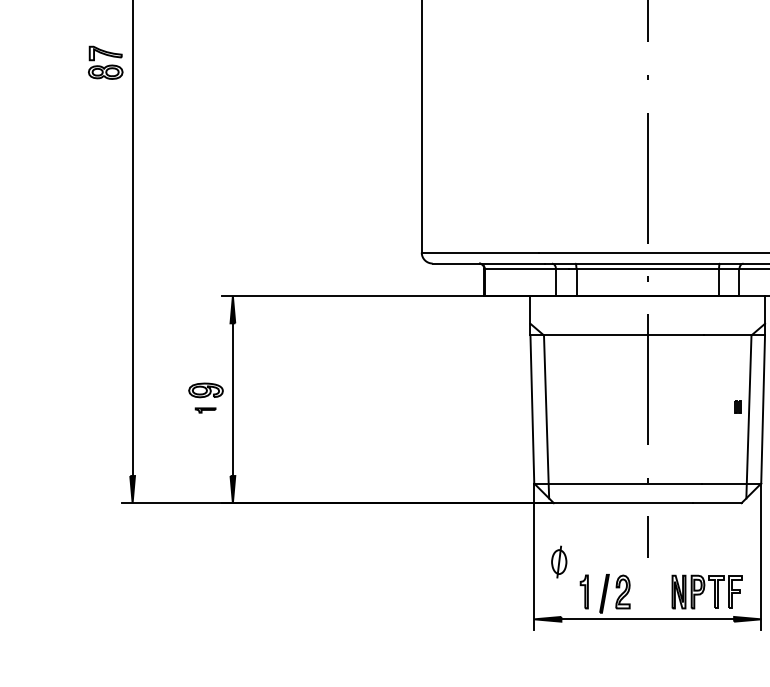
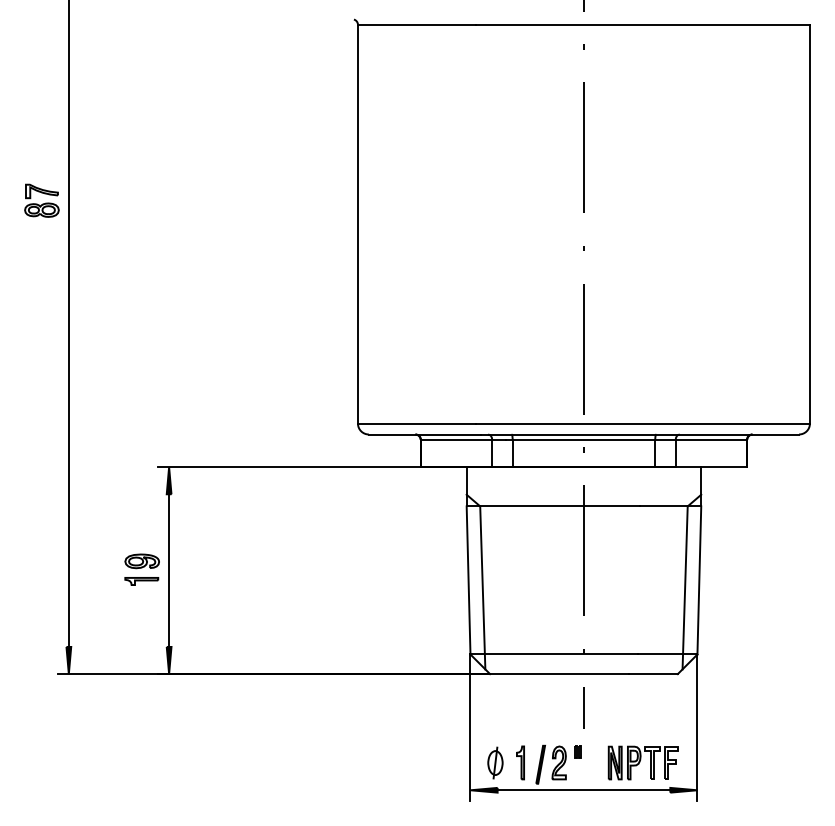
part: (105, 62) -> (41, 200), moved
part: (737, 406) -> (577, 751), moved
part: (205, 410) -> (141, 581), size x1.67
part: (559, 561) -> (495, 762), moved

